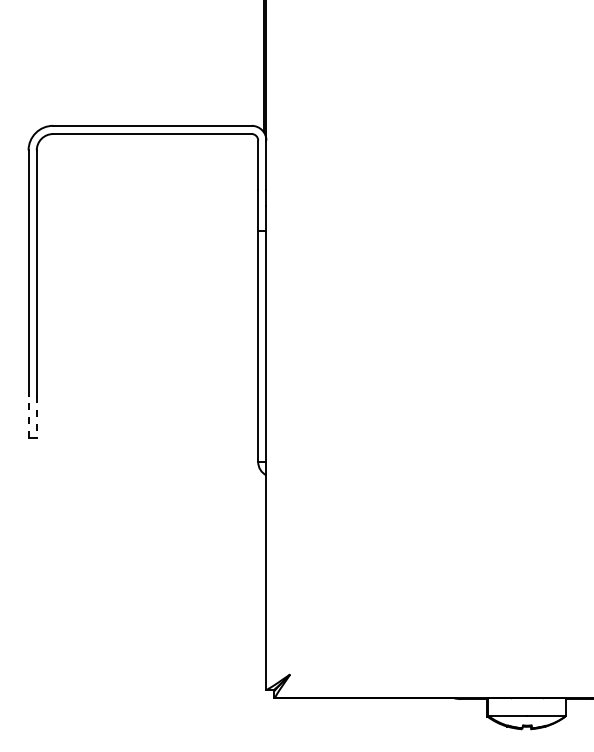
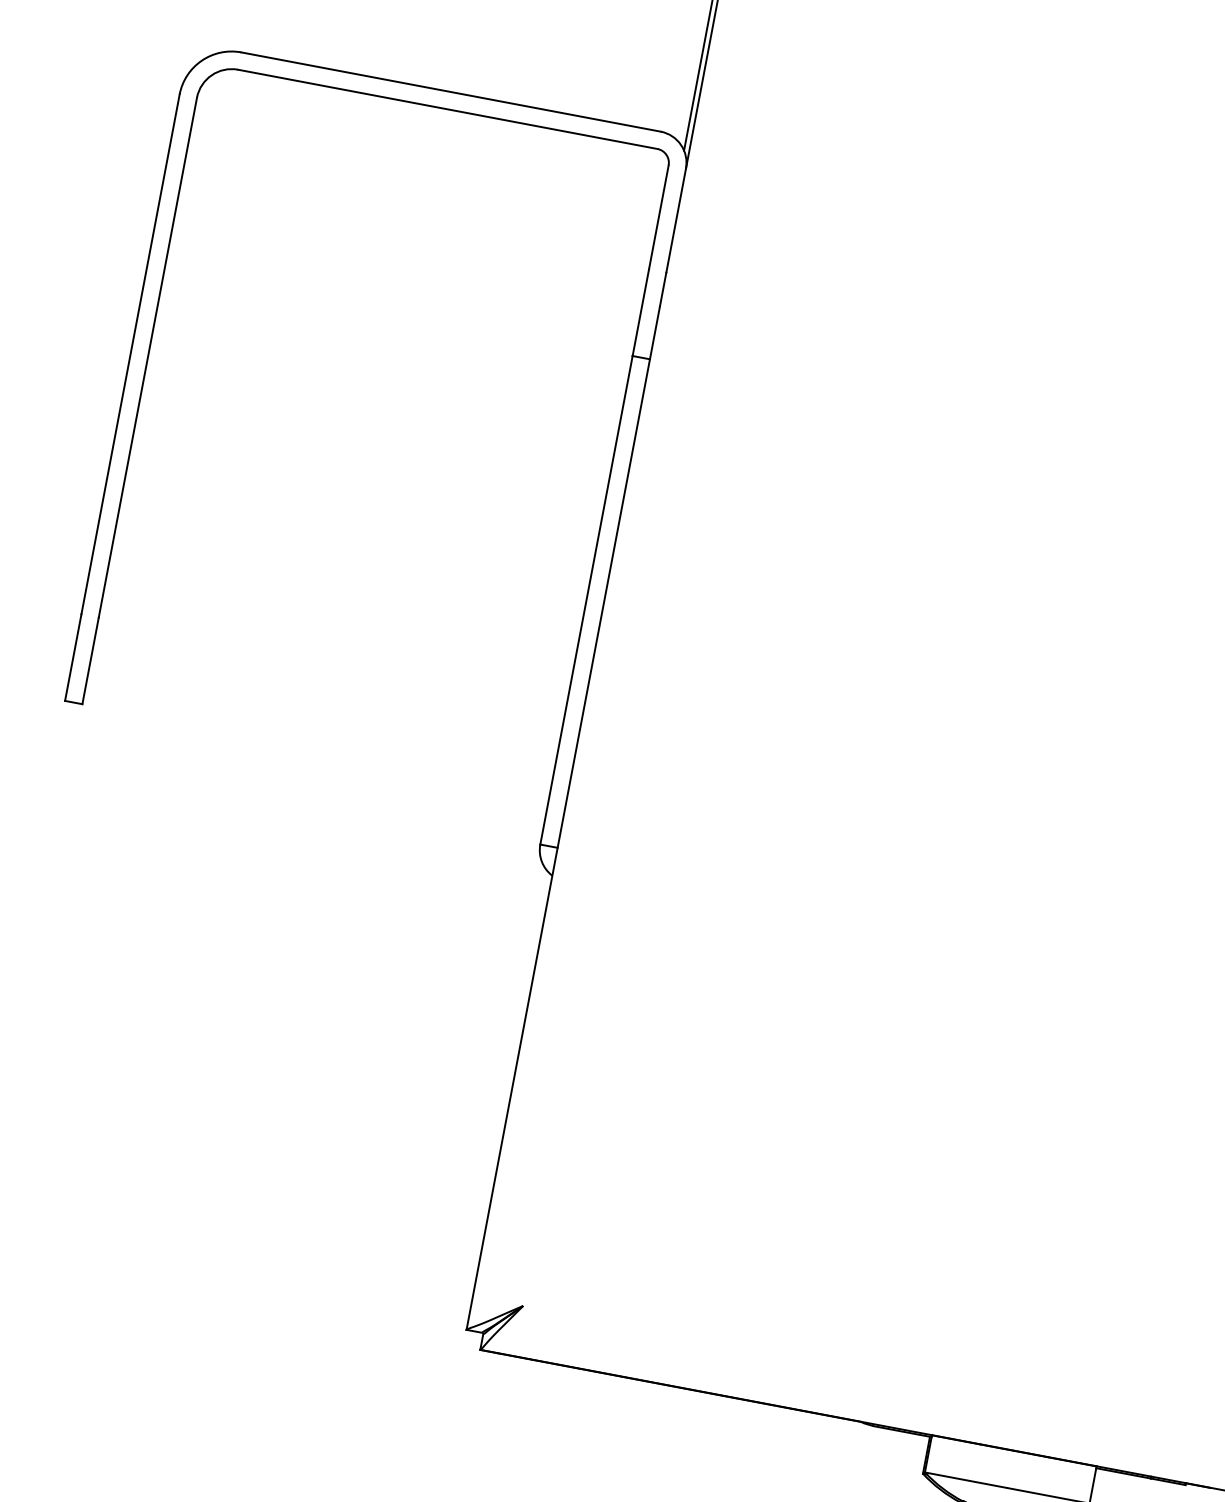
line: (28, 417) -> (72, 658), dashed -> solid
line: (36, 417) -> (89, 661), dashed -> solid

